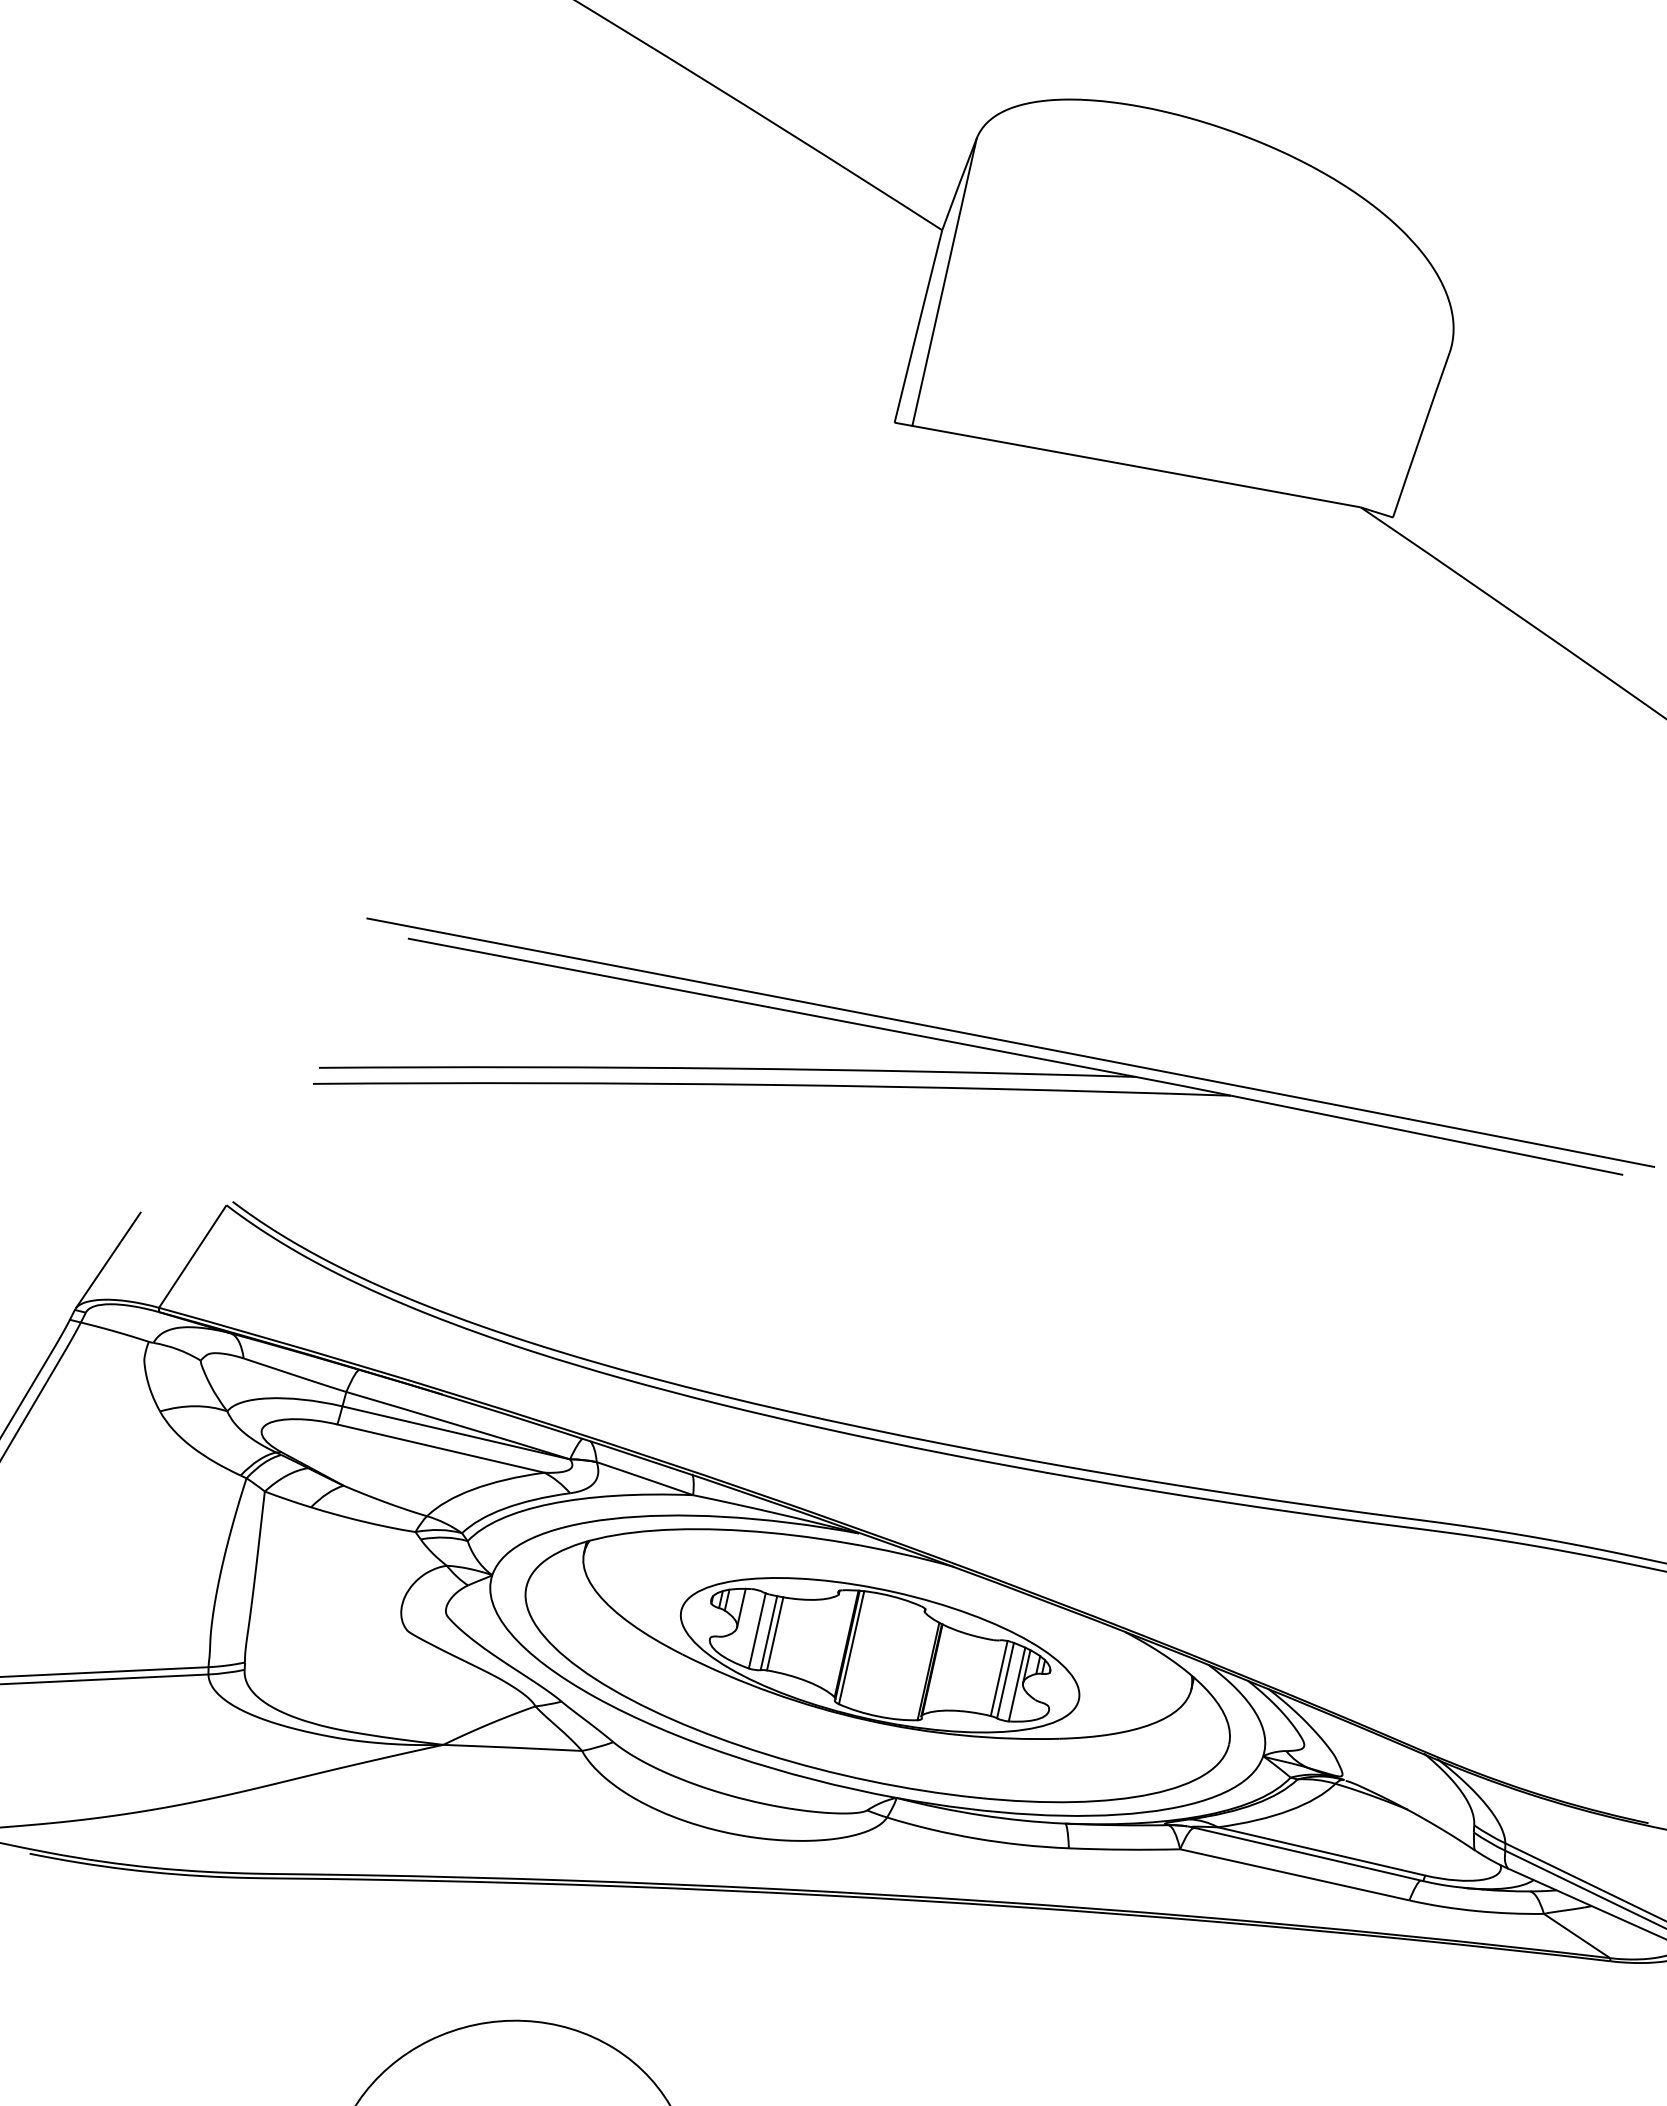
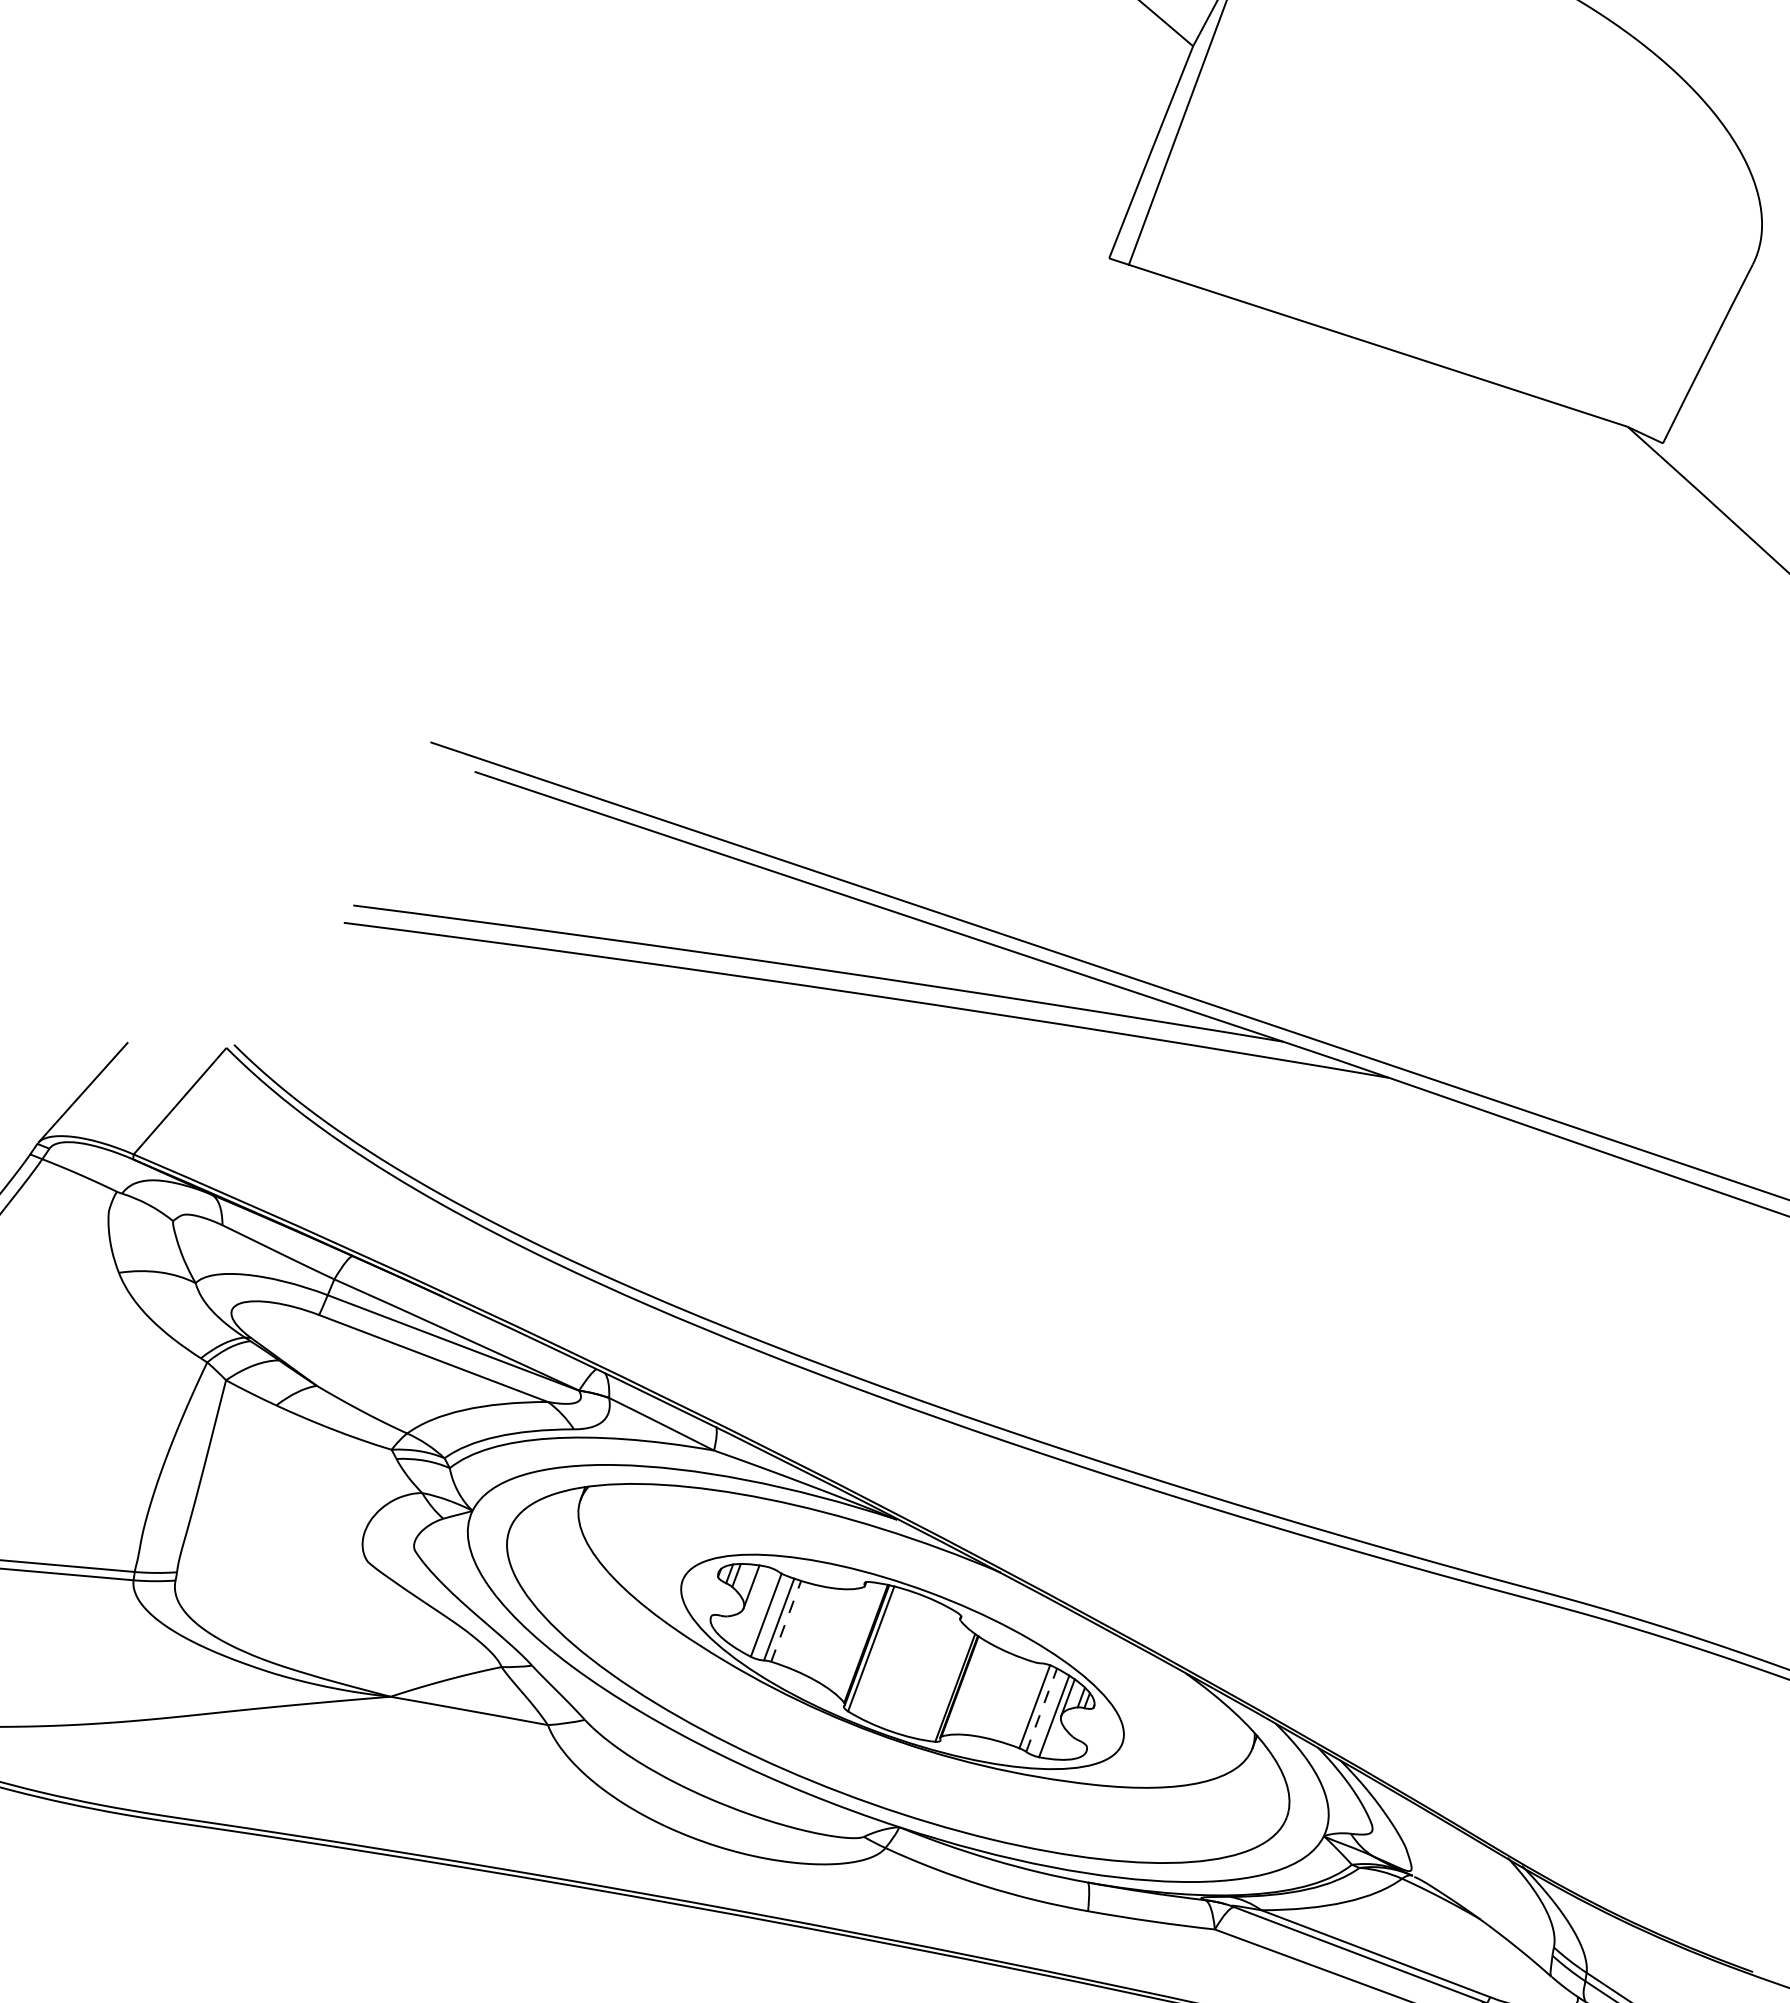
line: (775, 1633) -> (786, 1620), solid -> dashed
line: (1005, 1680) -> (1041, 1710), solid -> dashed

